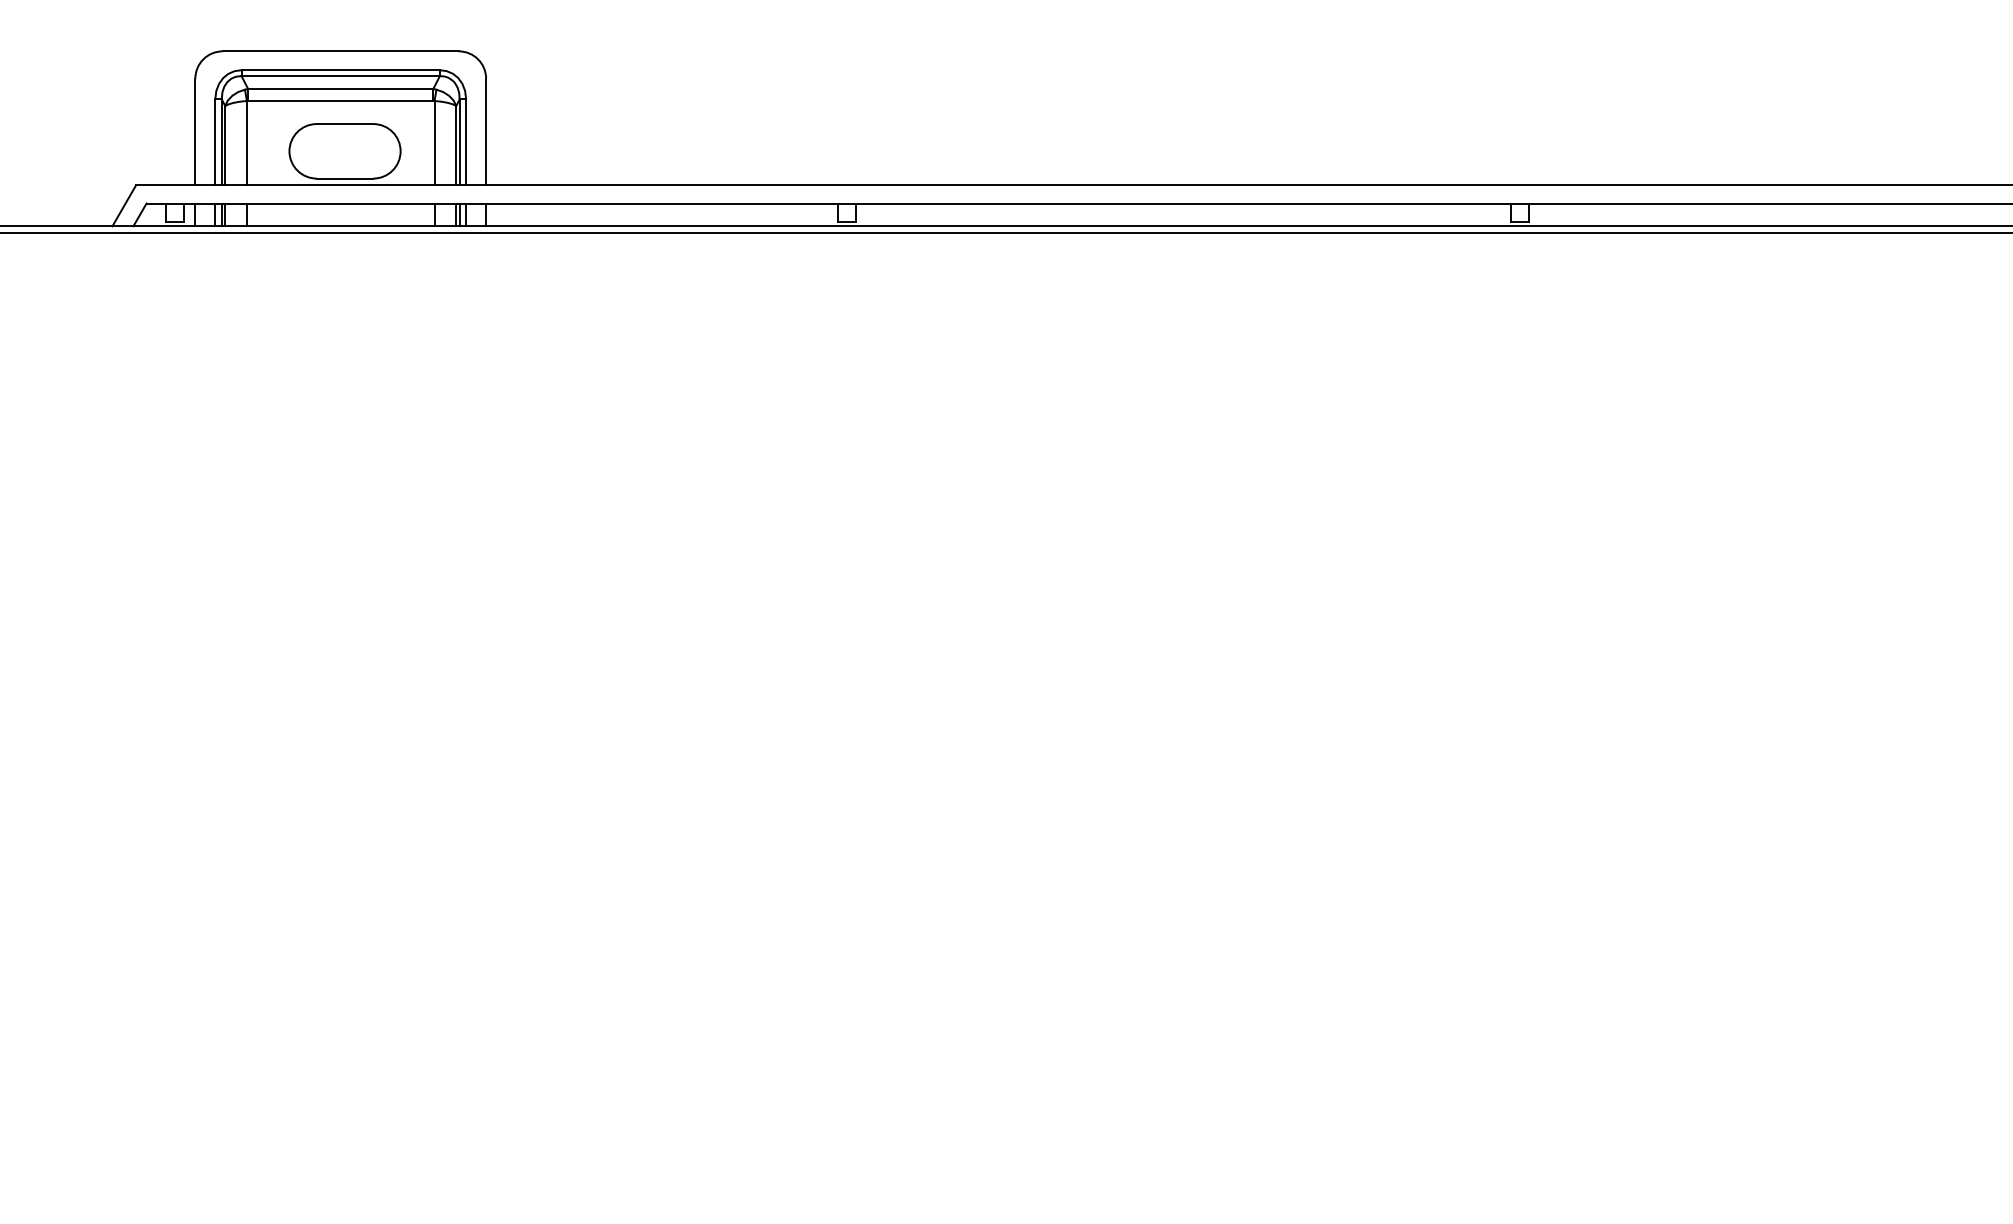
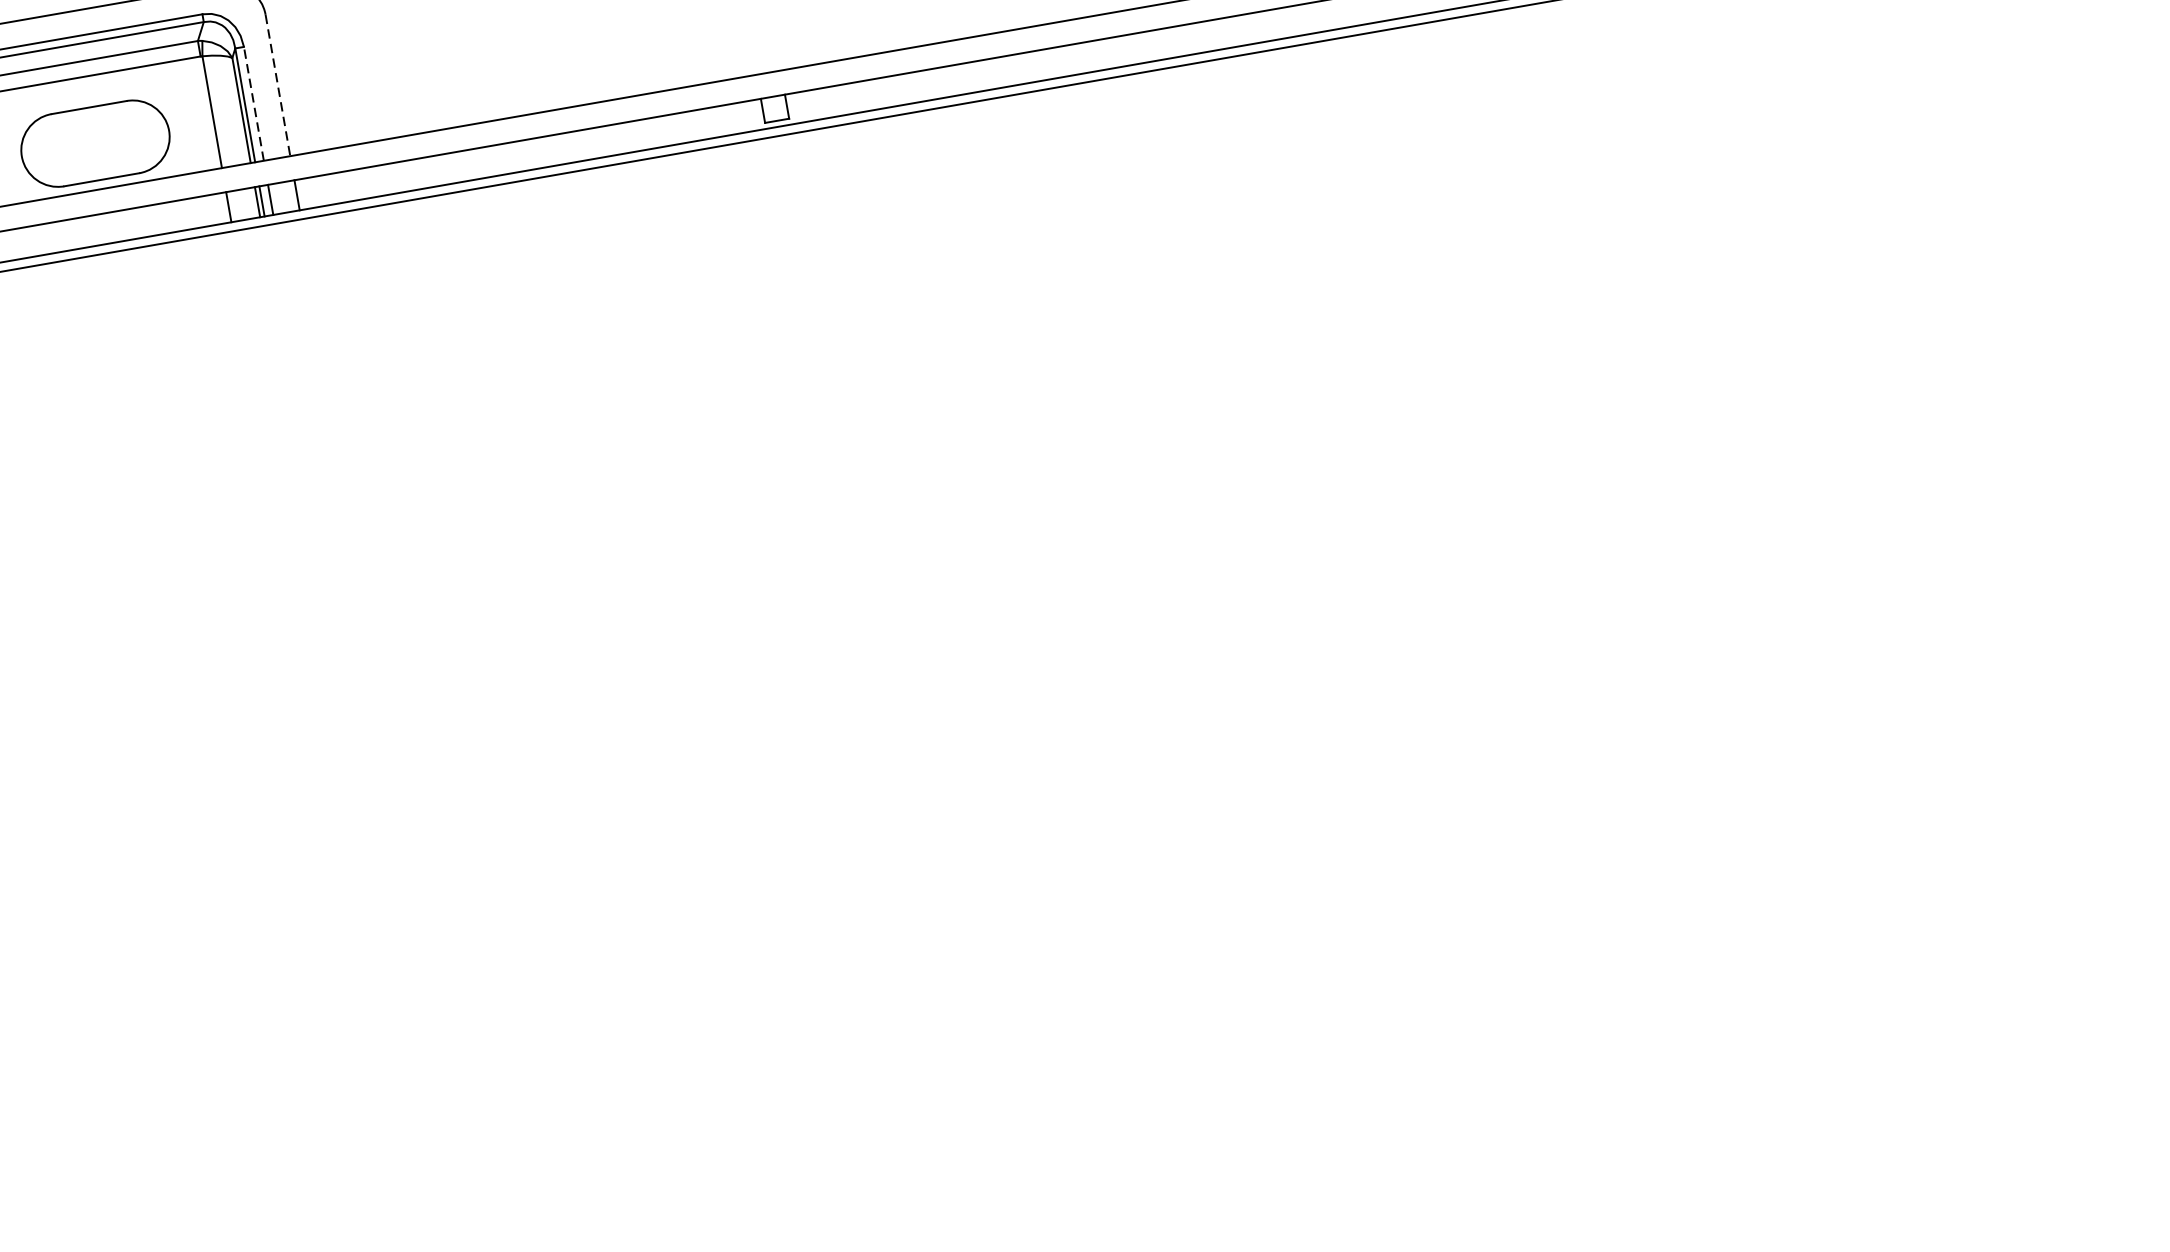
line: (486, 132) -> (278, 86), solid -> dashed
line: (466, 142) -> (254, 103), solid -> dashed

